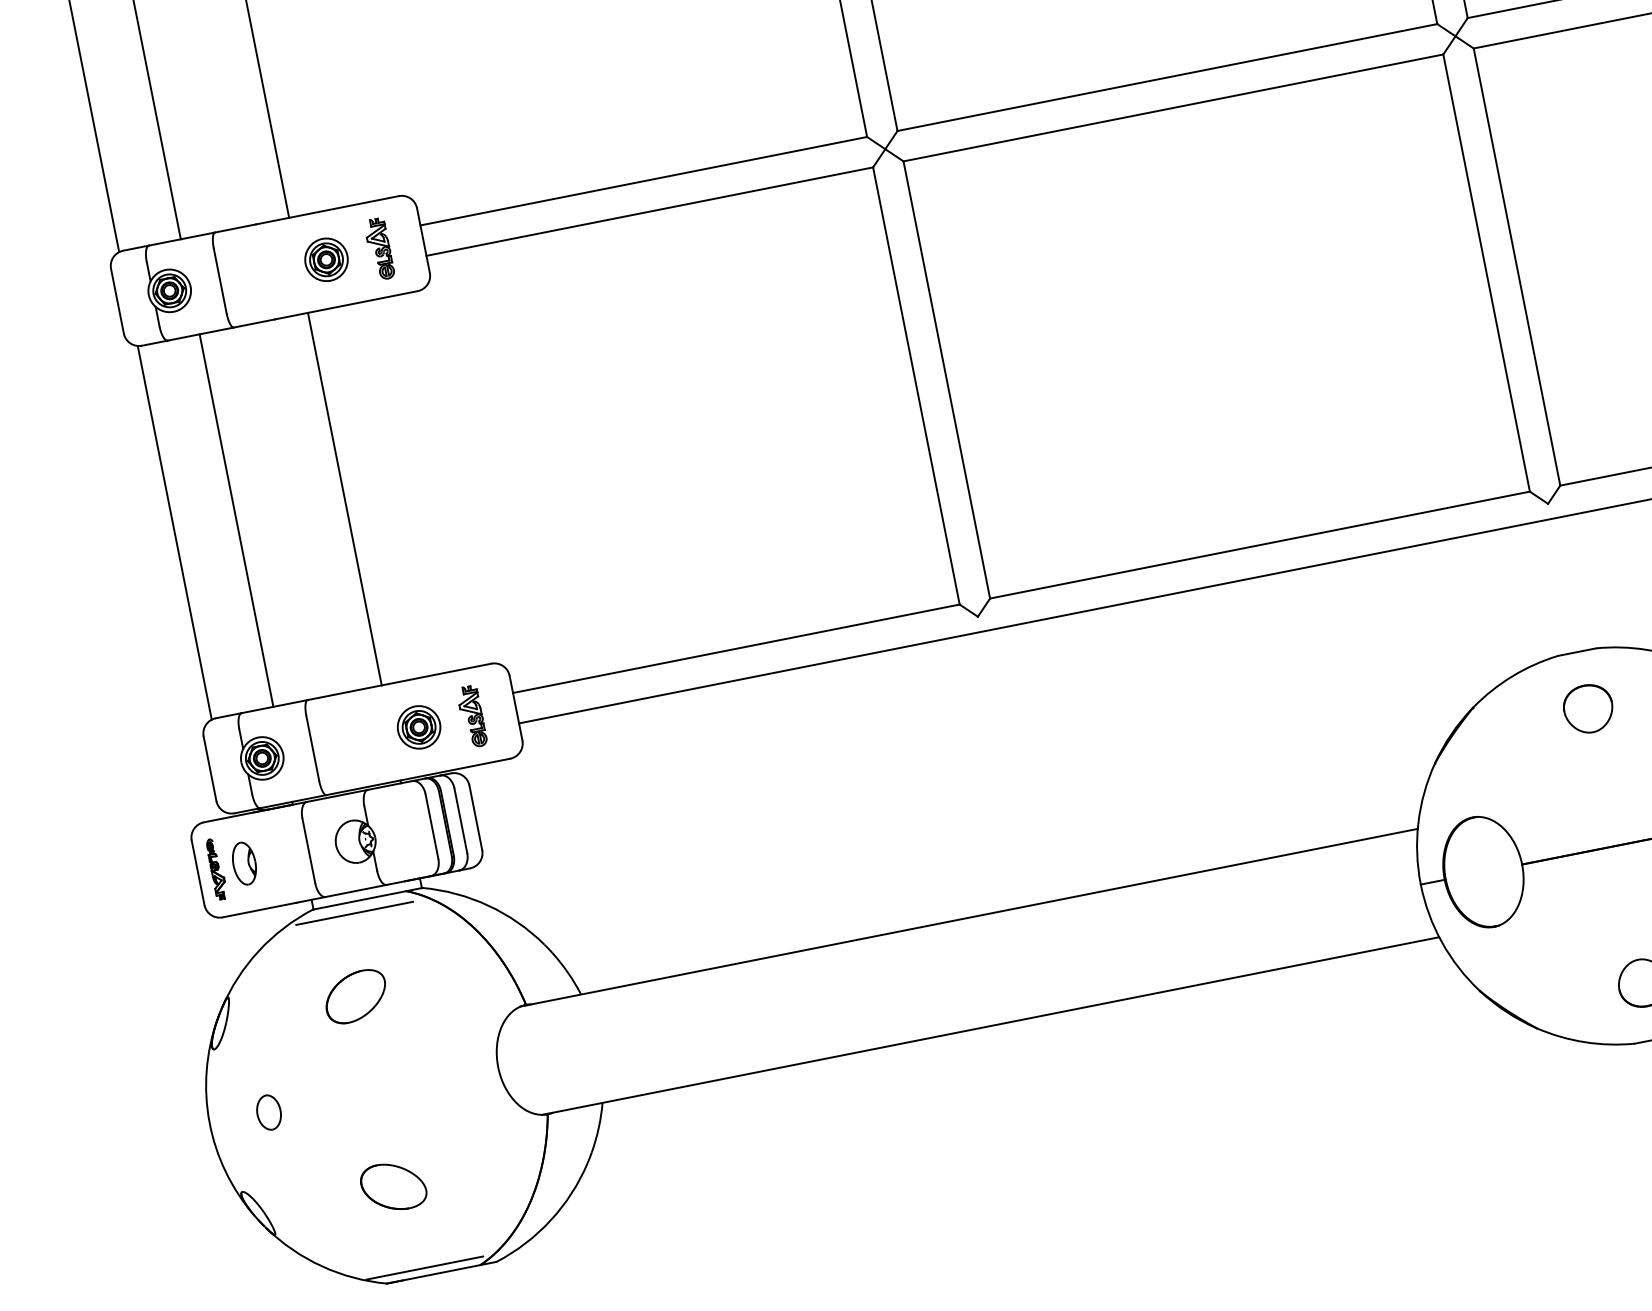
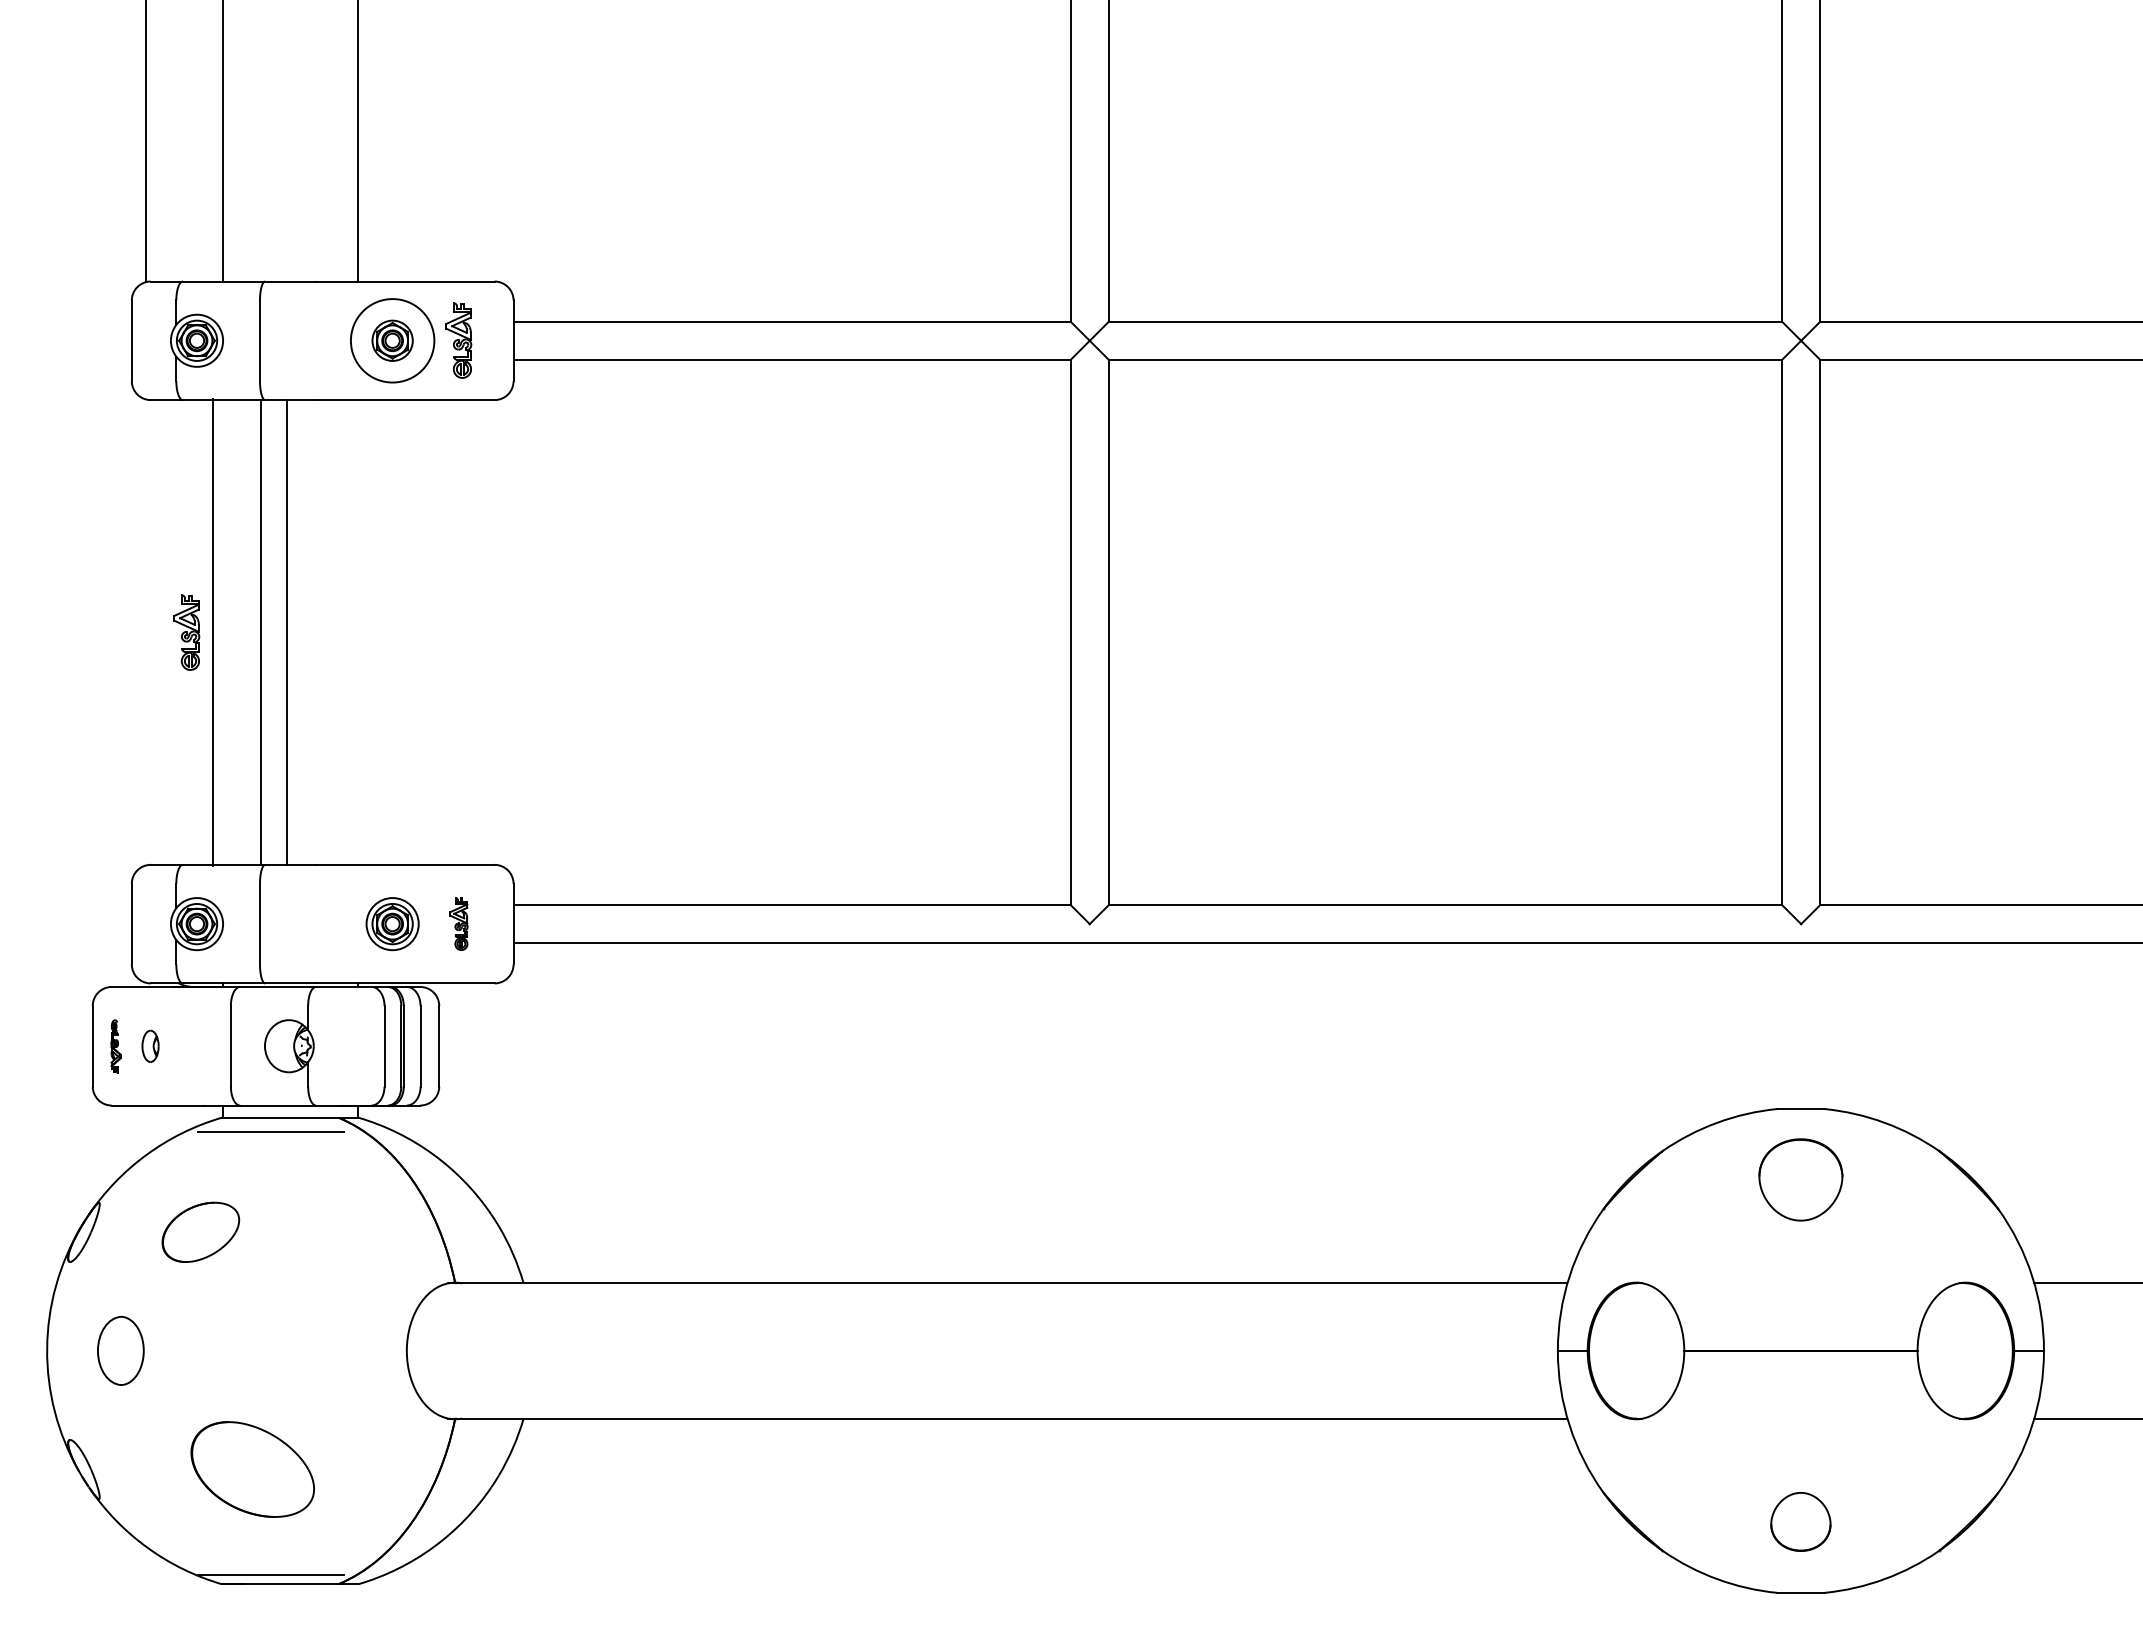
circle: (326, 259) -> (392, 340), size x1.6
line: (344, 499) -> (260, 632), moved
line: (236, 520) -> (286, 632), moved
part: (207, 526) -> (186, 632), added
line: (174, 532) -> (212, 632), moved
part: (1588, 708) -> (1800, 1179), size x1.4
part: (471, 716) -> (458, 923), size x0.7
part: (244, 863) -> (150, 1046), size x0.6
part: (216, 869) -> (115, 1046), size x0.7
part: (355, 996) -> (200, 1231), moved
part: (268, 1112) -> (120, 1350), size x1.6
part: (393, 1186) -> (252, 1469), size x1.6

